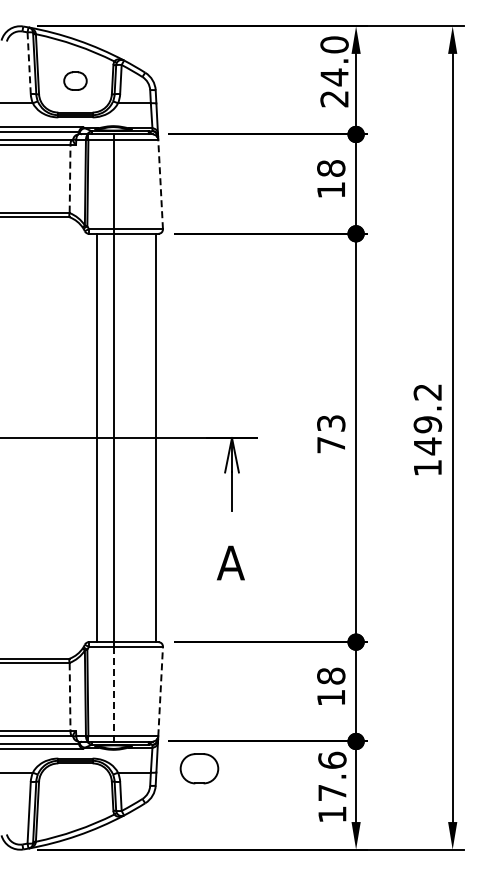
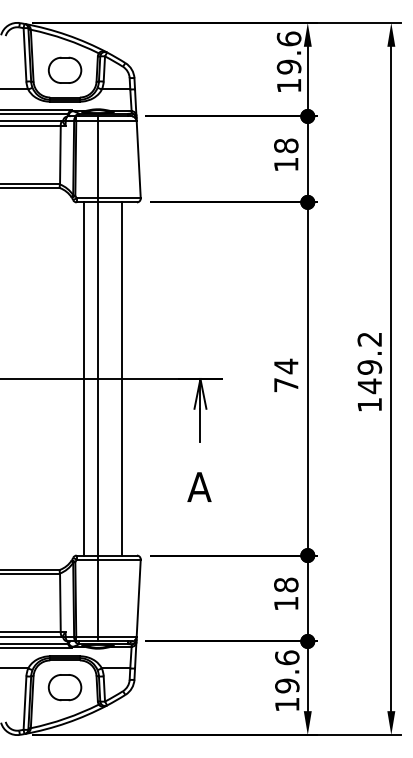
line: (29, 63) -> (25, 55), dashed -> solid
text: (334, 71) -> (289, 62), 24.0 -> 19.6
part: (75, 80) -> (65, 69), size x1.67
line: (70, 178) -> (60, 154), dashed -> solid
line: (160, 184) -> (138, 159), dashed -> solid
text: (331, 423) -> (286, 366), 73 -> 74
line: (156, 437) -> (122, 378), moved
line: (113, 691) -> (97, 598), dashed -> solid
line: (160, 691) -> (138, 598), dashed -> solid
line: (70, 697) -> (60, 603), dashed -> solid
part: (199, 768) -> (65, 687), moved
text: (332, 792) -> (287, 685), 17.6 -> 19.6

